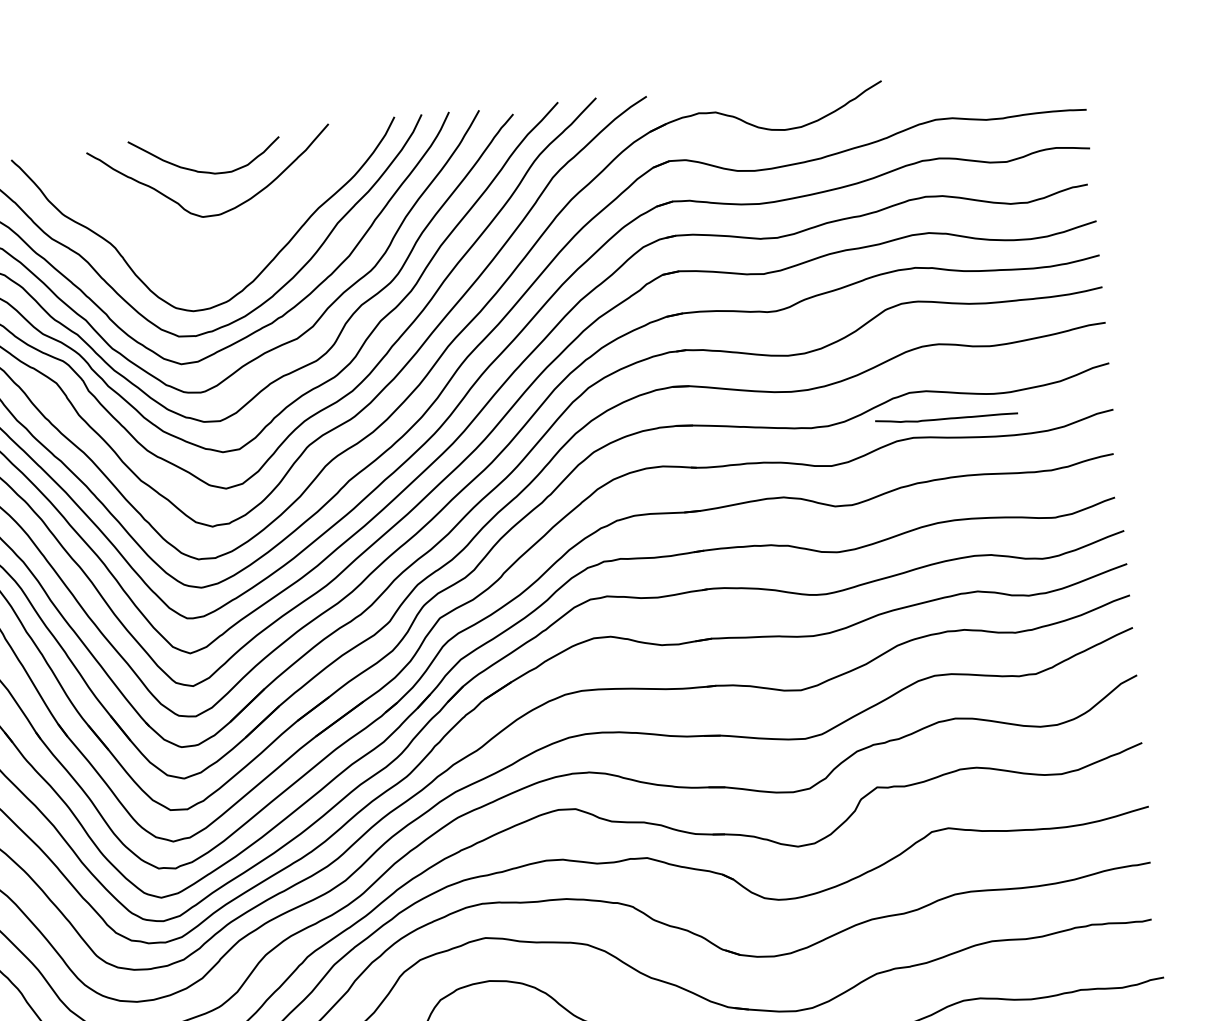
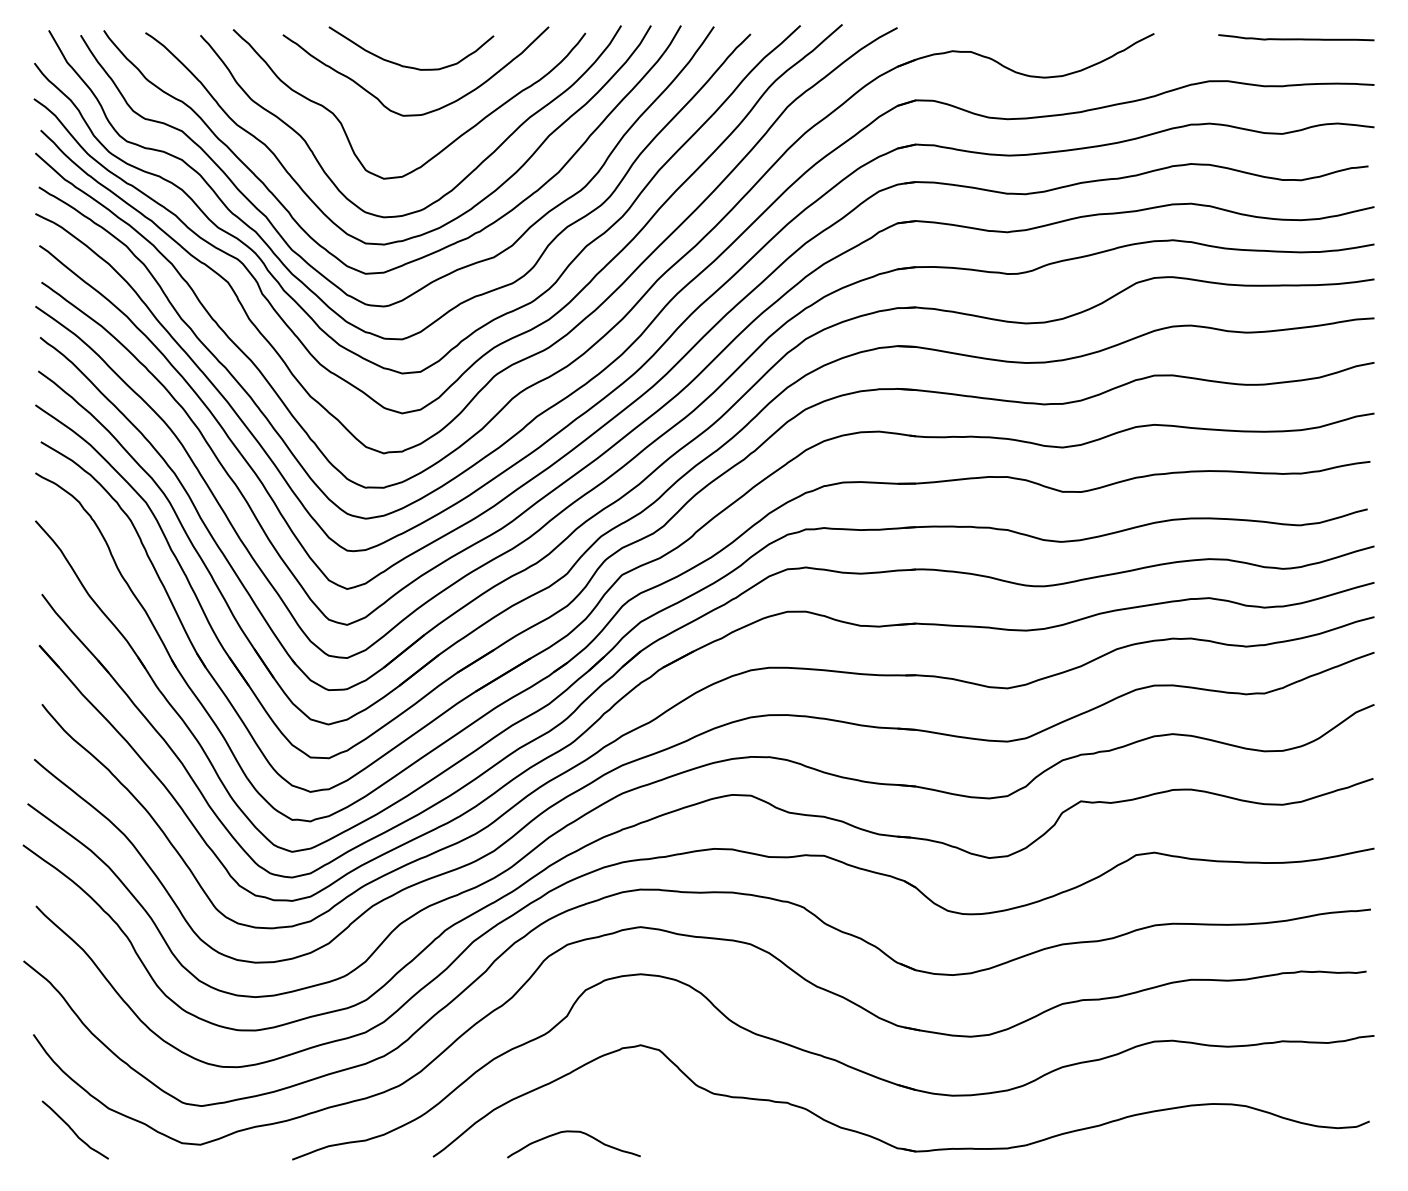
curve: (243, 241) -> (445, 146), added
curve: (946, 417) -> (1296, 38), moved

